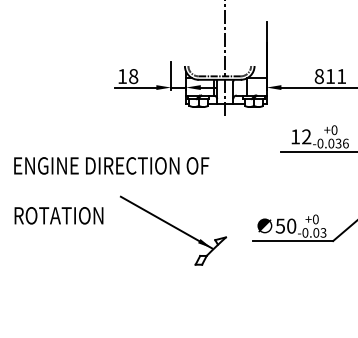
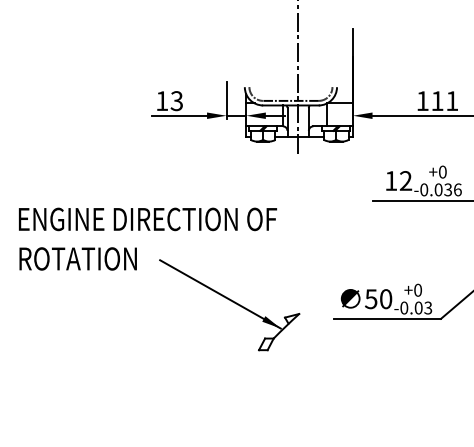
text: (133, 76) -> (176, 101), 18 -> 13
text: (318, 76) -> (421, 101), 811 -> 111
text: (58, 215) -> (77, 258), moved

